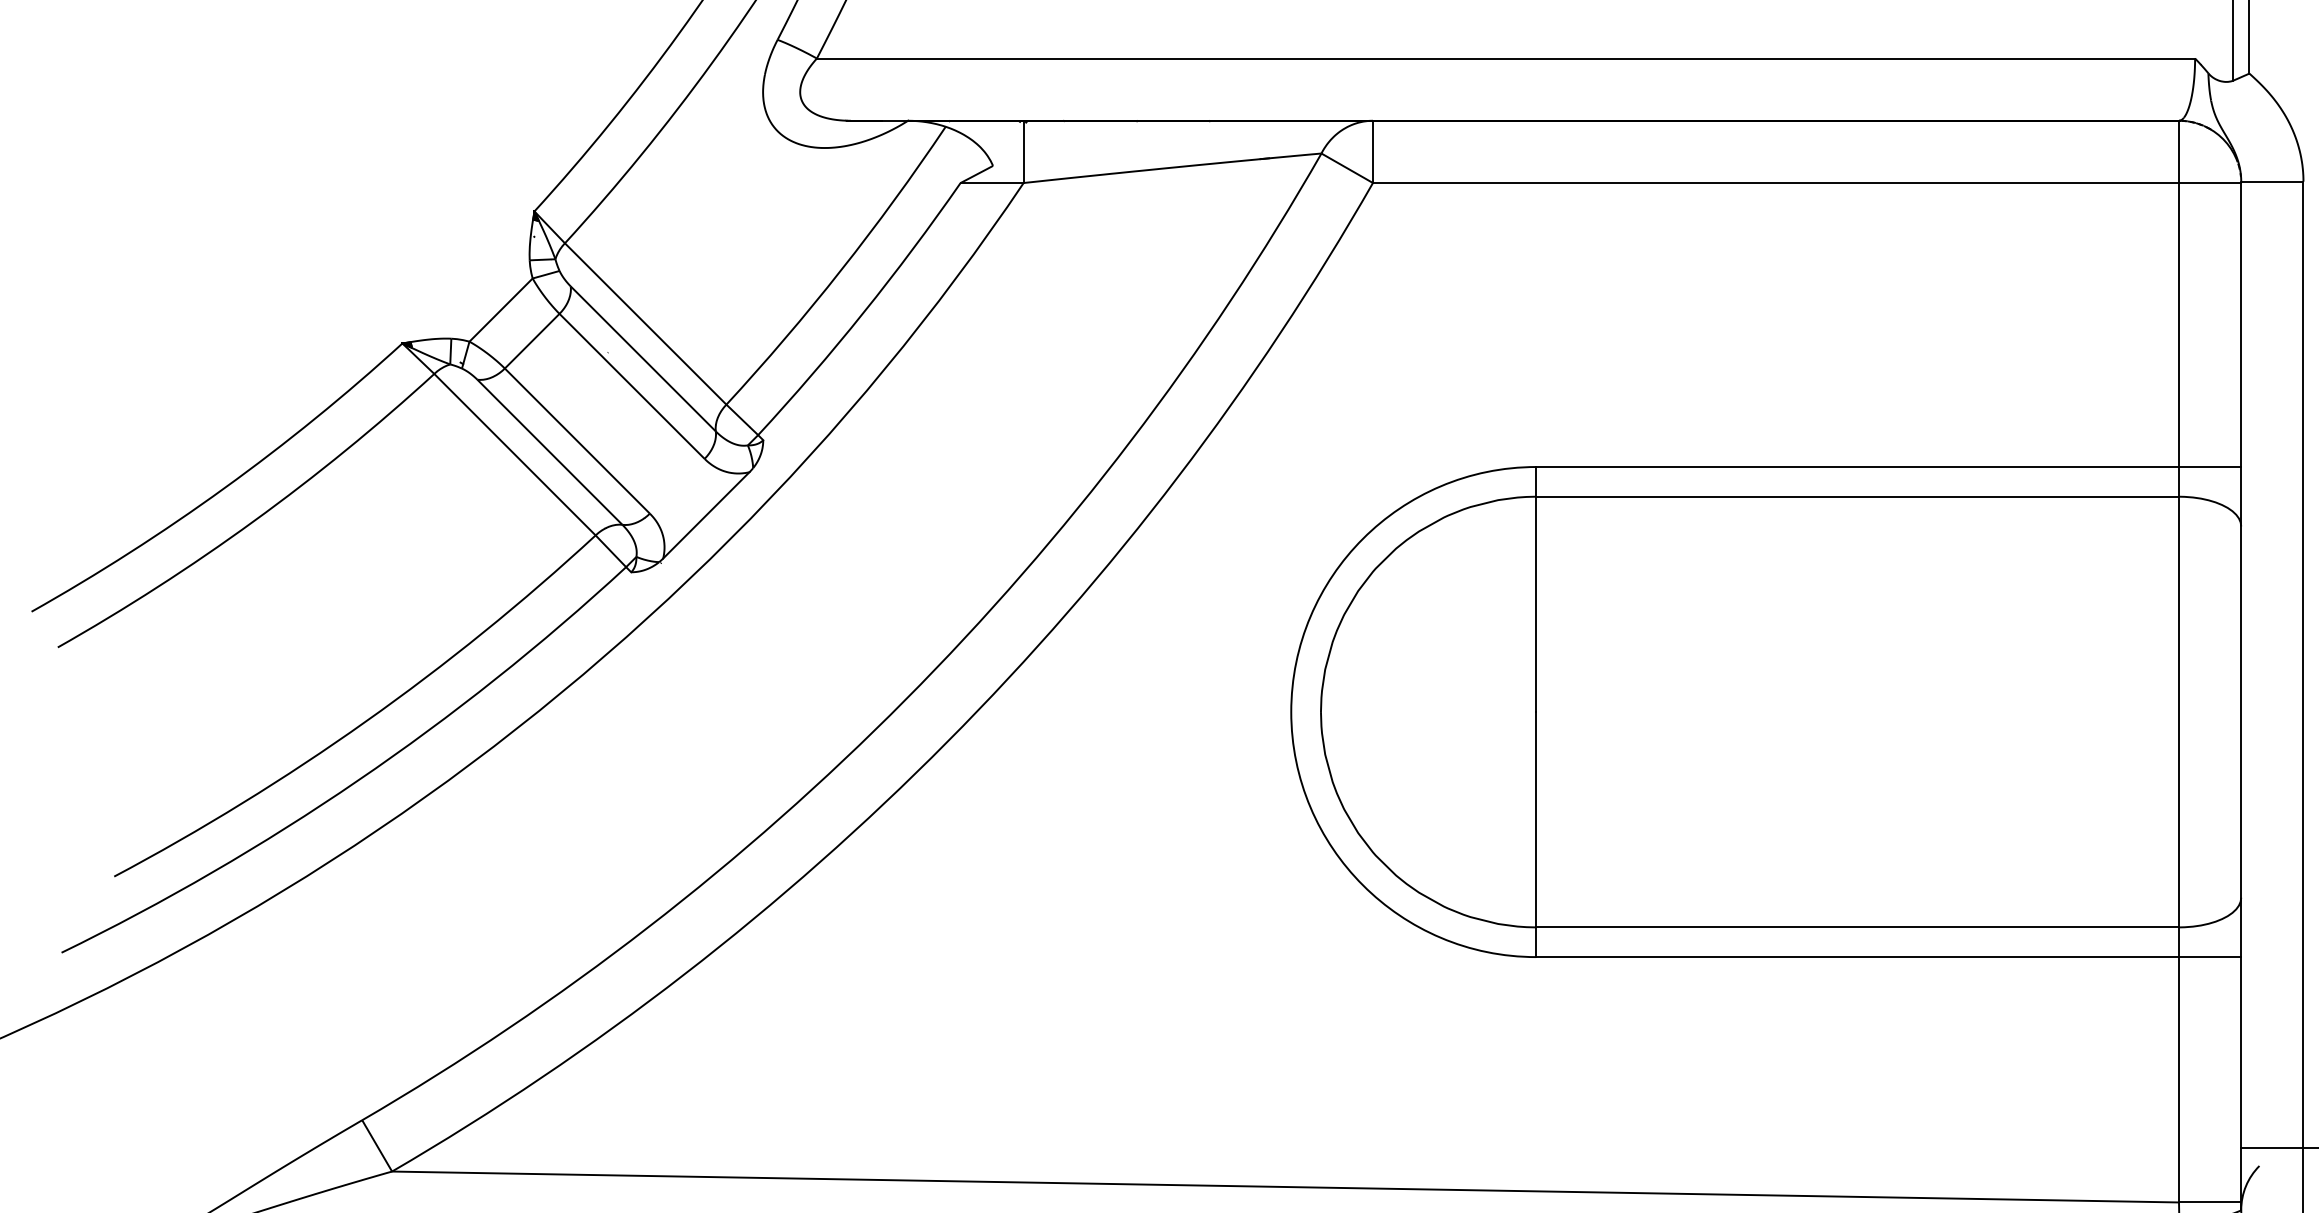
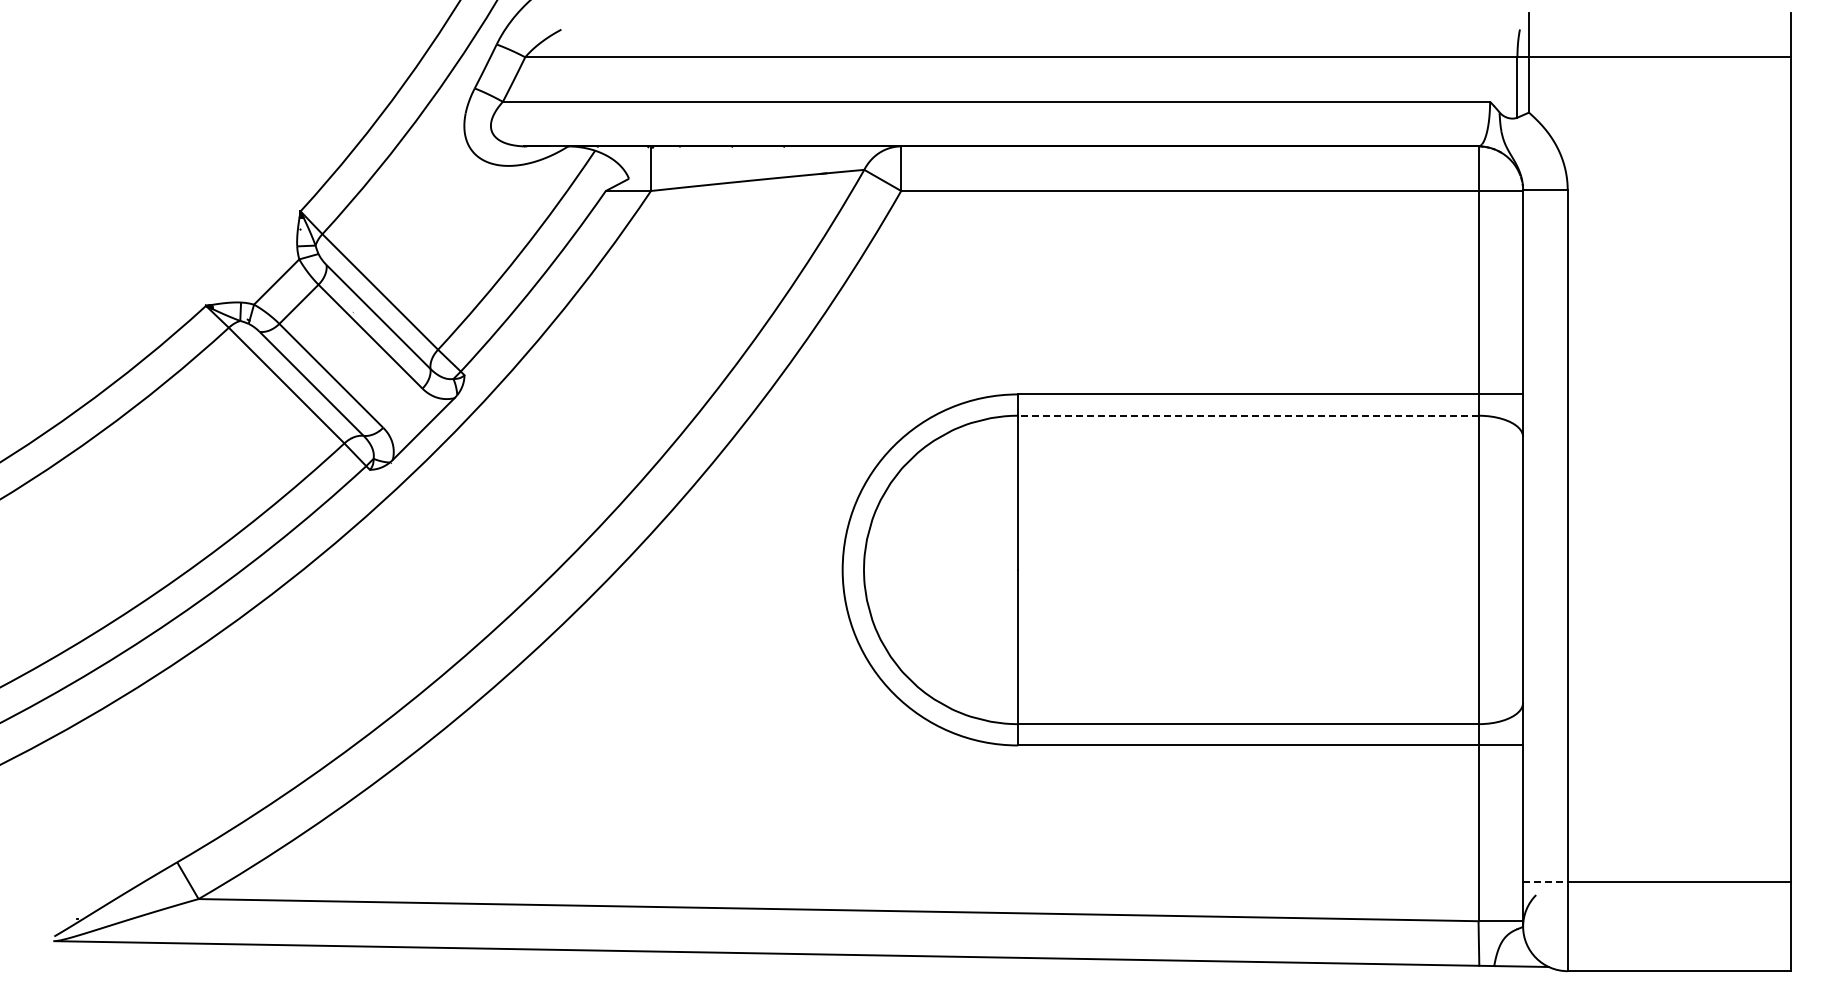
line: (1856, 496) -> (1247, 415), solid -> dashed
line: (2272, 1148) -> (1545, 882), solid -> dashed

